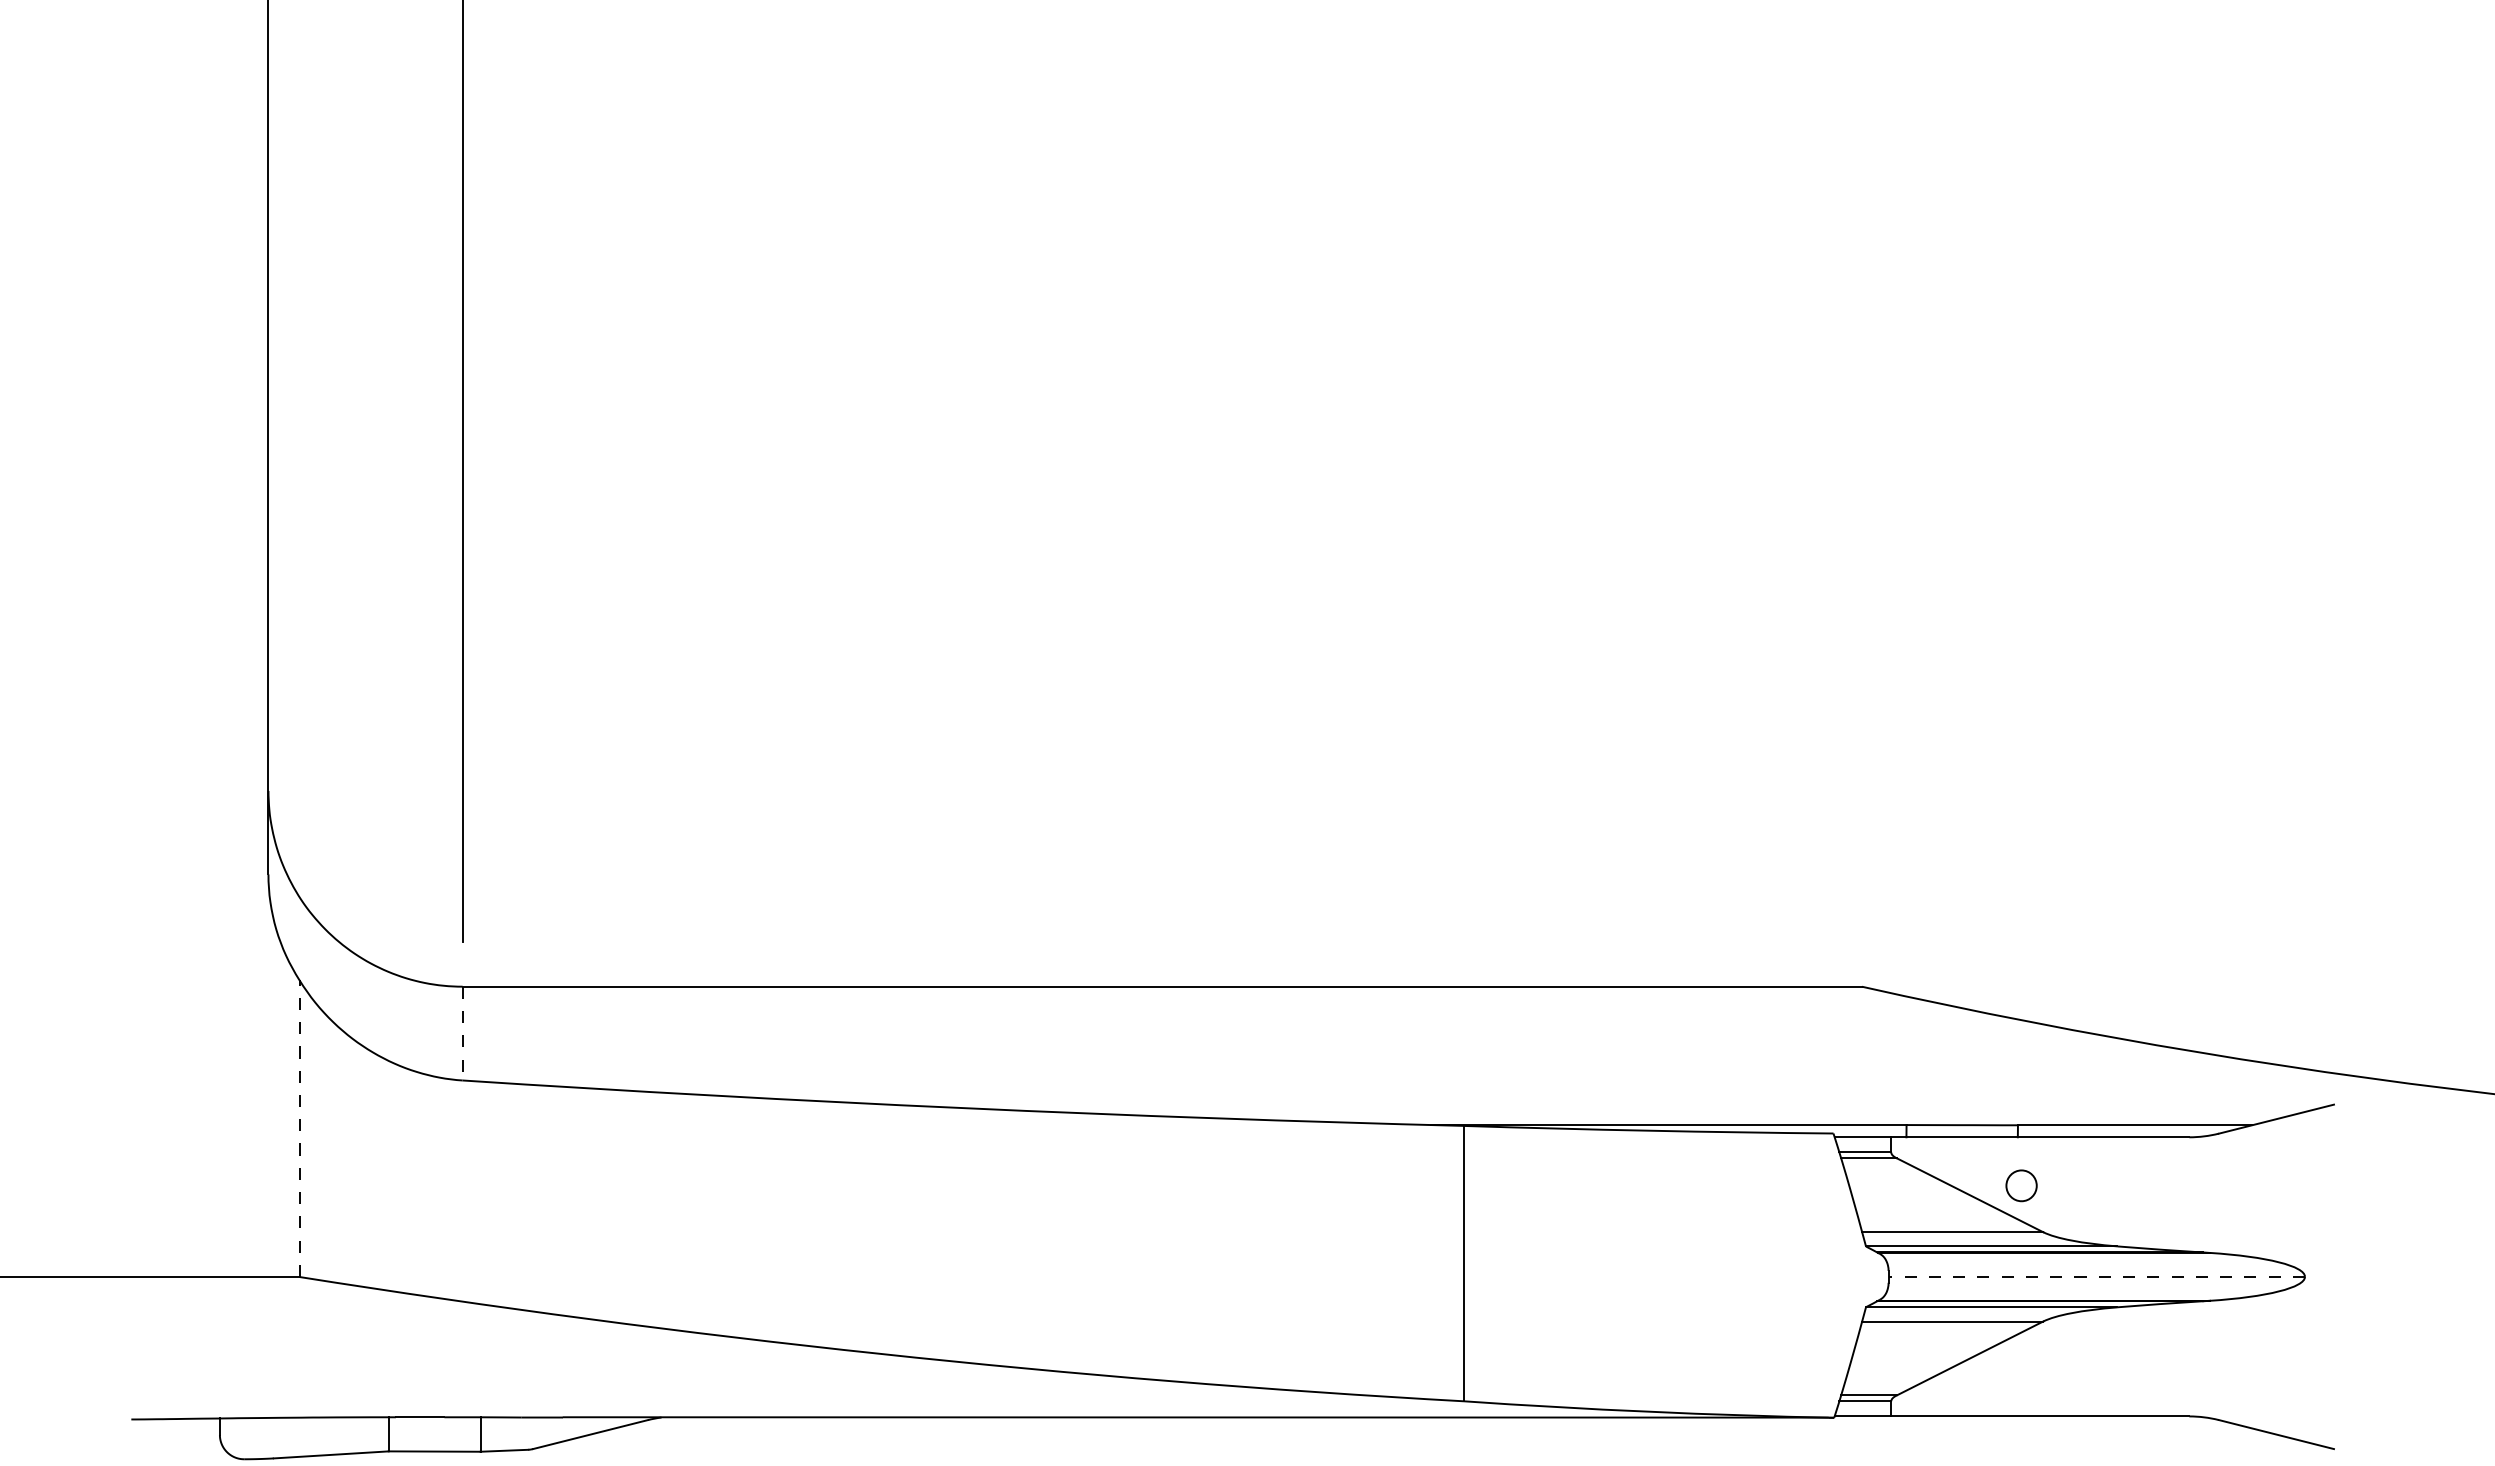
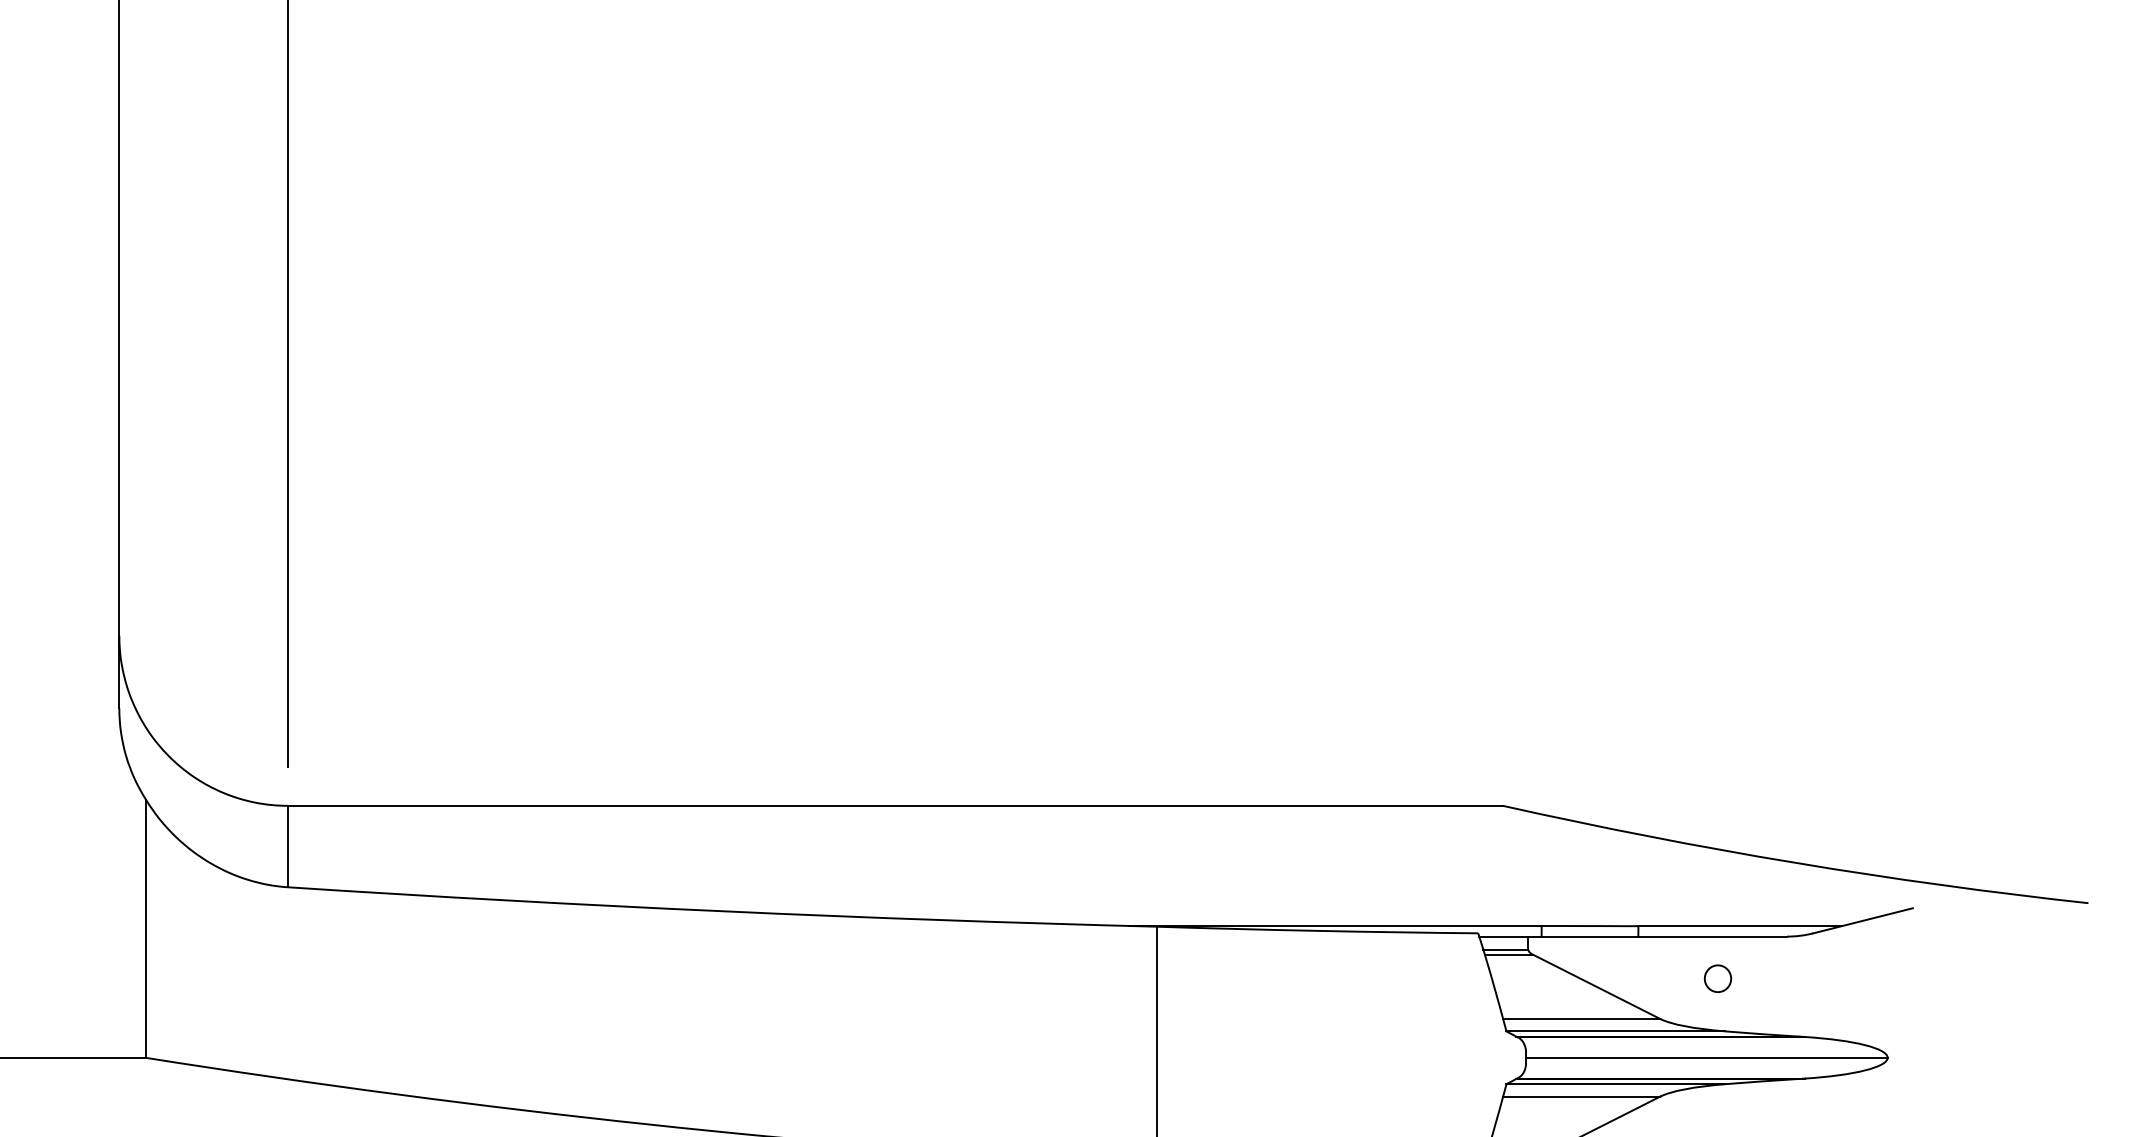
line: (462, 1033) -> (287, 846), dashed -> solid
line: (299, 1128) -> (146, 928), dashed -> solid
part: (2021, 1185) -> (1717, 978), moved
line: (2096, 1276) -> (1706, 1057), dashed -> solid

